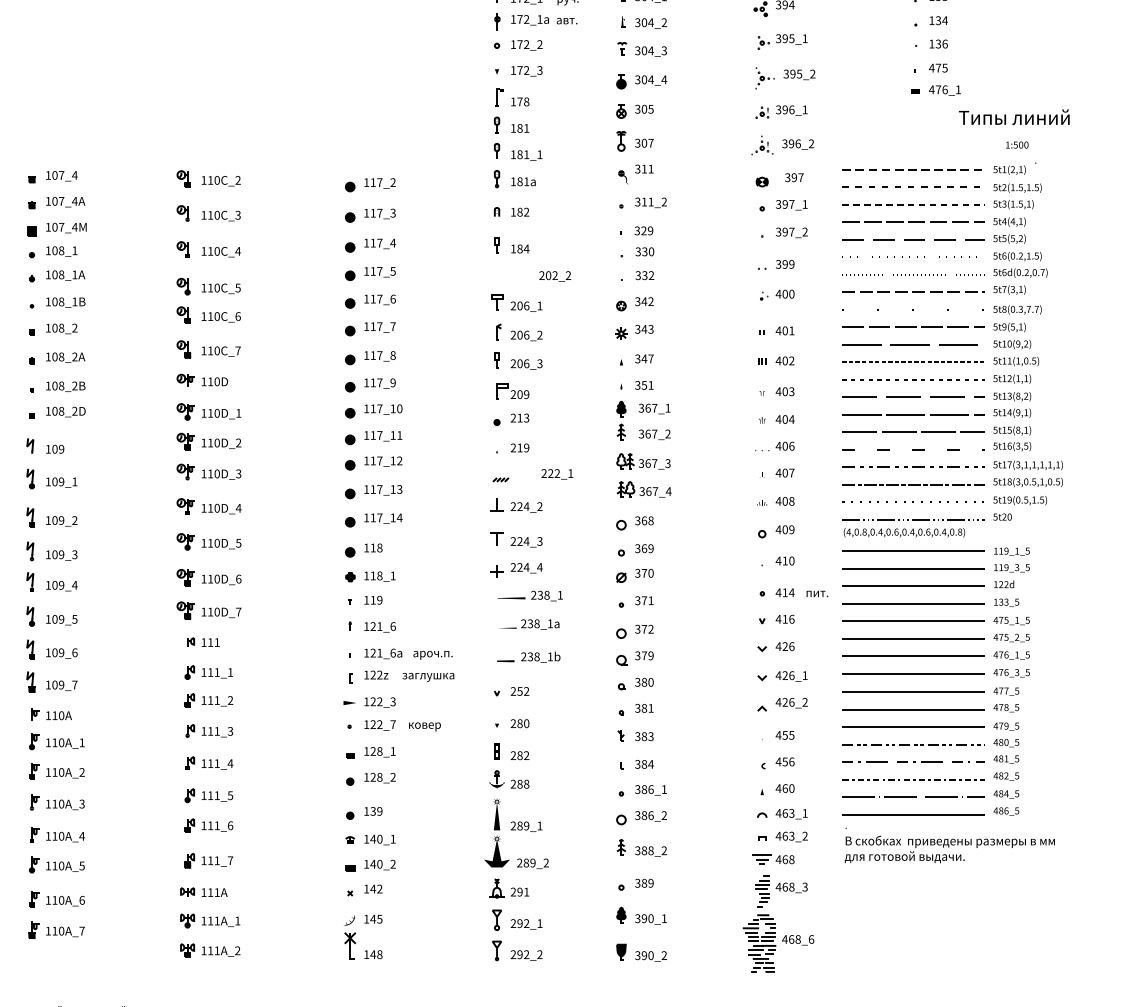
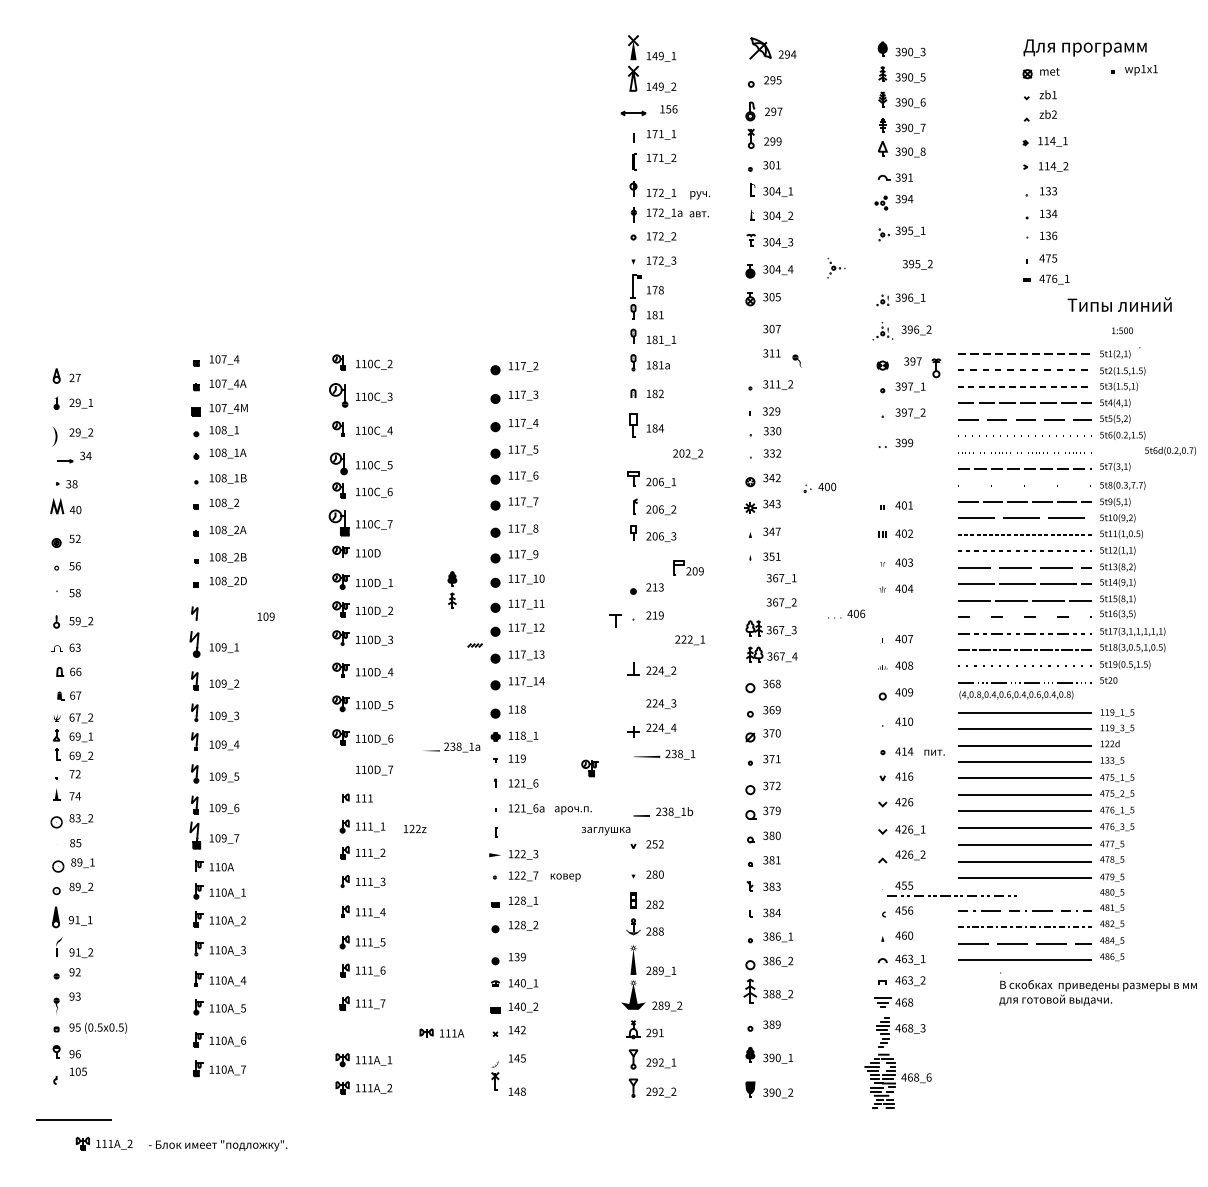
part: (765, 77) -> (836, 267), moved
part: (499, 96) -> (635, 285), size x1.4
part: (621, 141) -> (936, 368), moved
part: (622, 176) -> (796, 360), moved
part: (183, 212) -> (338, 394), size x1.6
part: (497, 245) -> (633, 425), size x1.6
text: (1020, 272) -> (1170, 450), moved
part: (183, 286) -> (338, 463), size x1.4
text: (776, 294) -> (819, 487), moved
part: (183, 349) -> (338, 522), size x1.6
part: (513, 390) -> (688, 567), moved
part: (621, 420) -> (452, 589), moved
text: (774, 445) -> (846, 613), moved
text: (54, 449) -> (265, 616), moved
part: (31, 478) -> (195, 644), size x1.4
part: (500, 479) -> (474, 645), moved
part: (497, 538) -> (615, 620), moved
part: (185, 610) -> (589, 768), moved
text: (528, 624) -> (451, 747), moved
text: (375, 674) -> (414, 828), moved
text: (427, 677) -> (605, 831), moved
part: (31, 682) -> (195, 835), size x1.4
line: (909, 744) -> (950, 895), moved
text: (949, 844) -> (1097, 988), moved
part: (621, 846) -> (750, 990), size x1.6
part: (203, 891) -> (441, 1032), moved
part: (349, 937) -> (494, 1075), size x0.7

